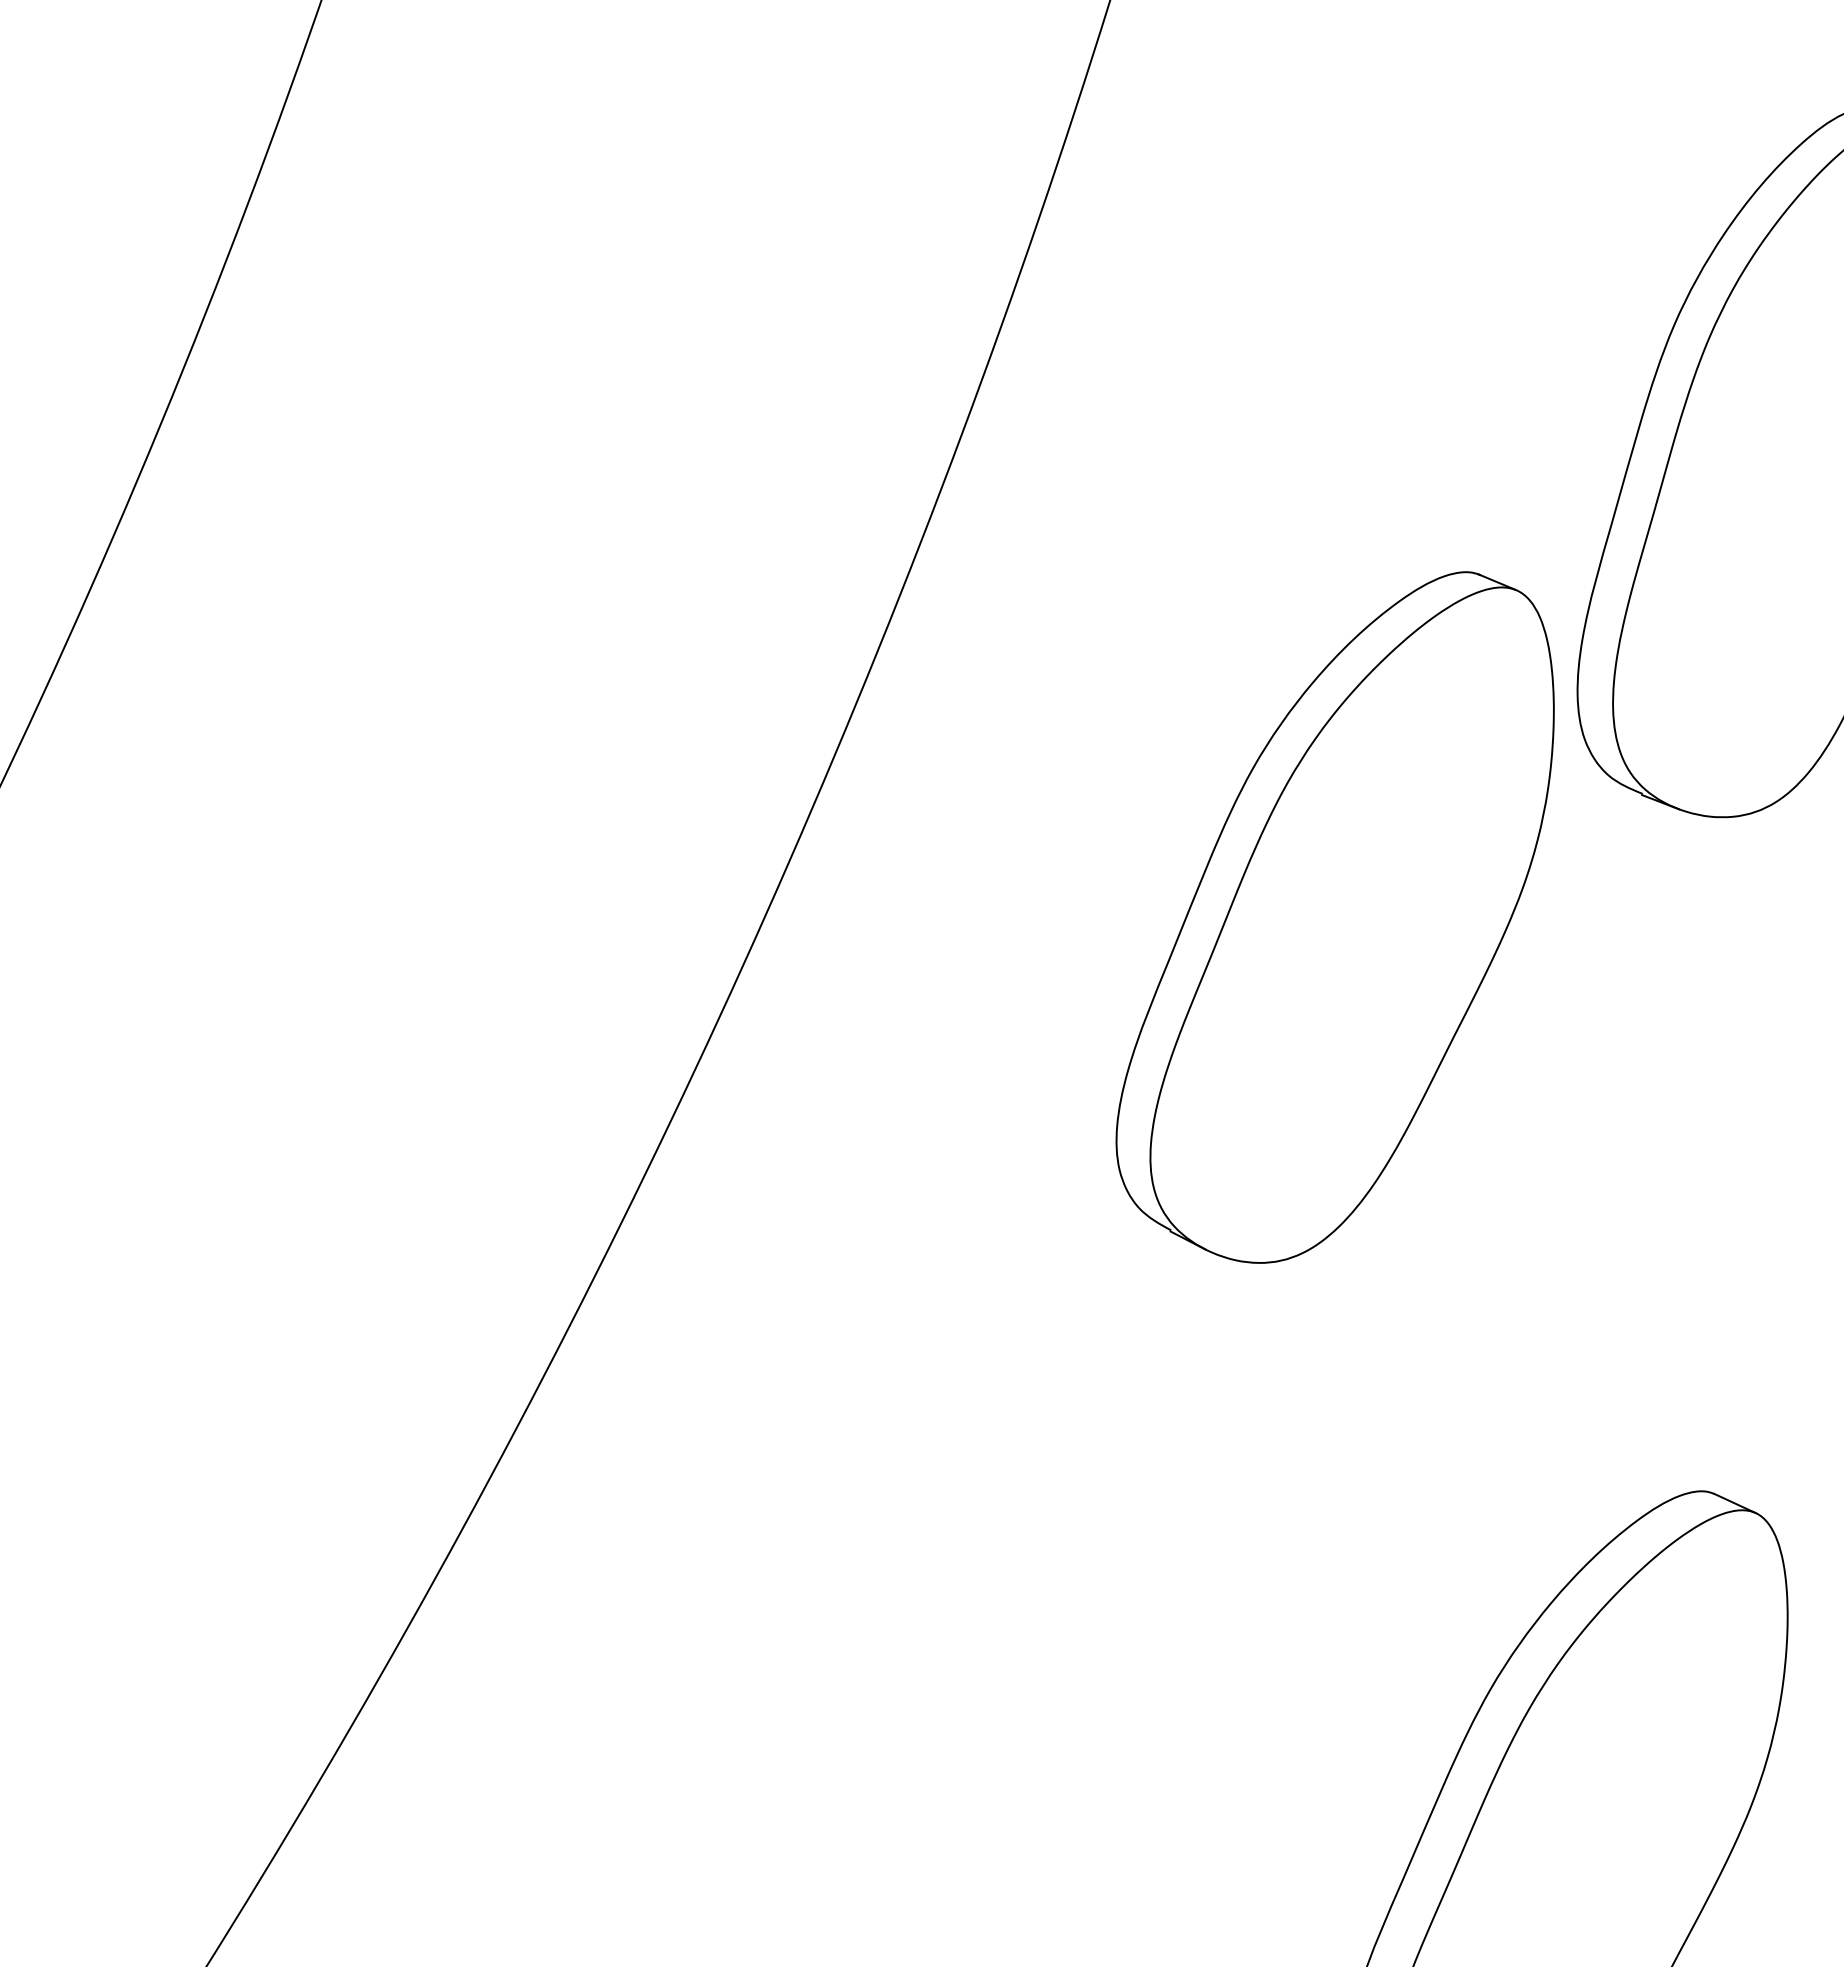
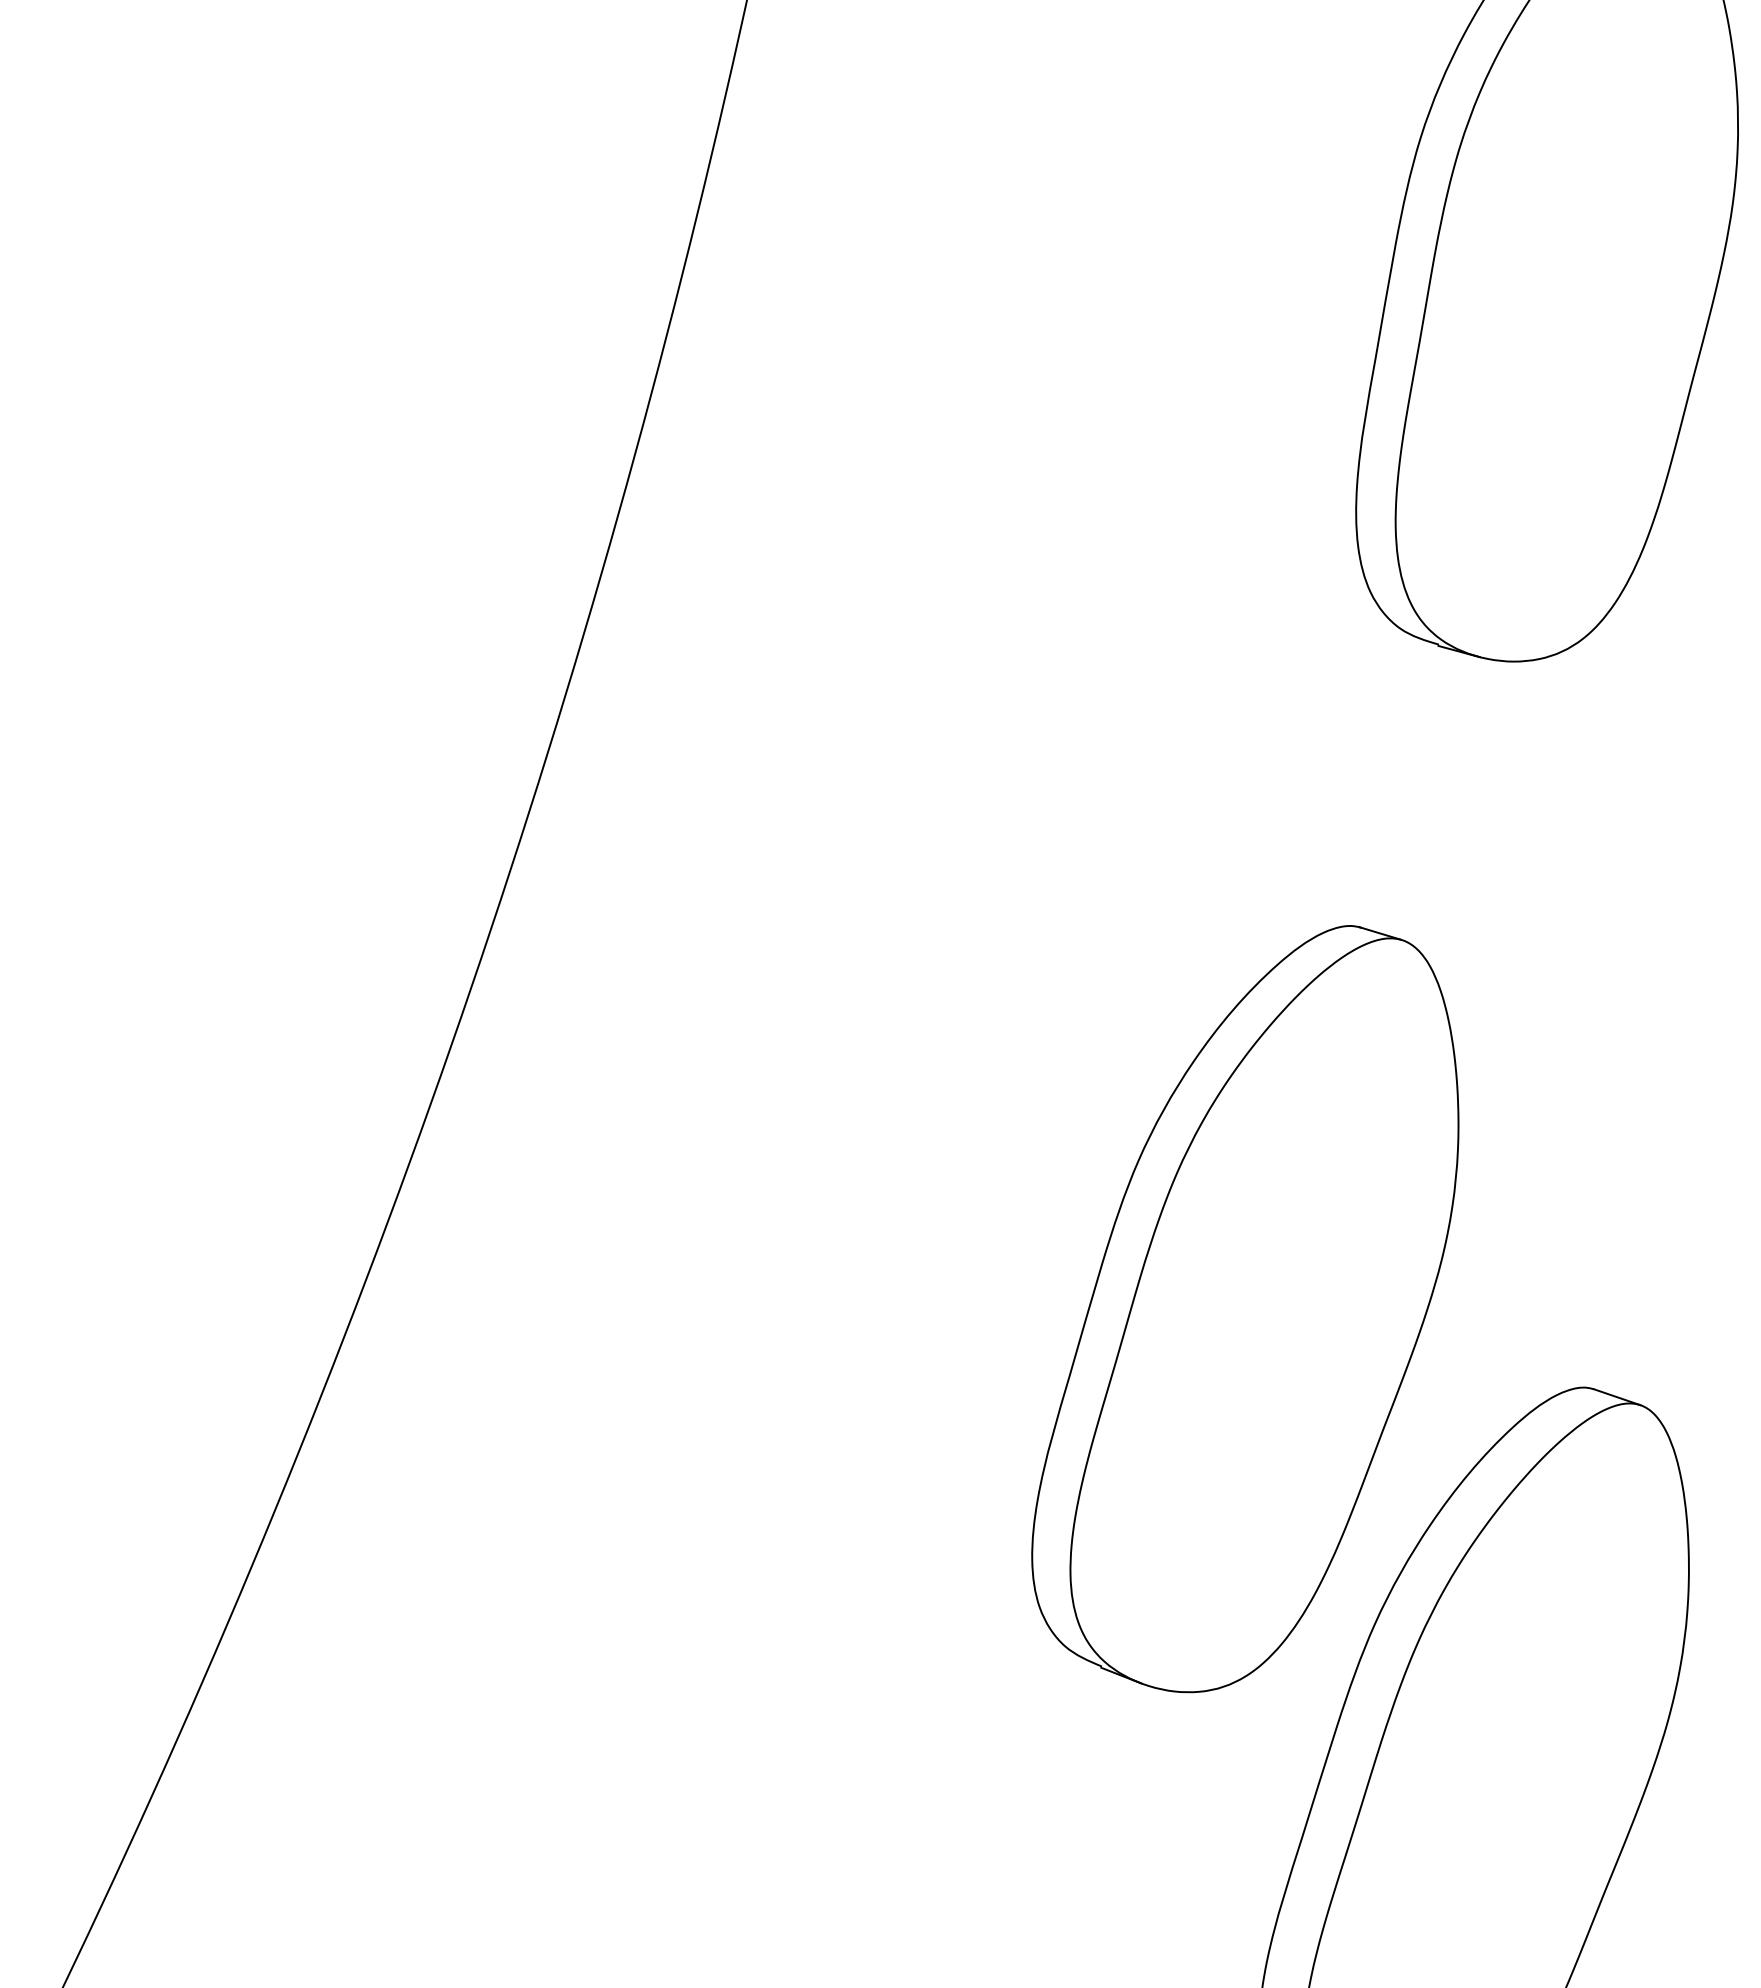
part: (1334, 917) -> (1242, 1312), moved

